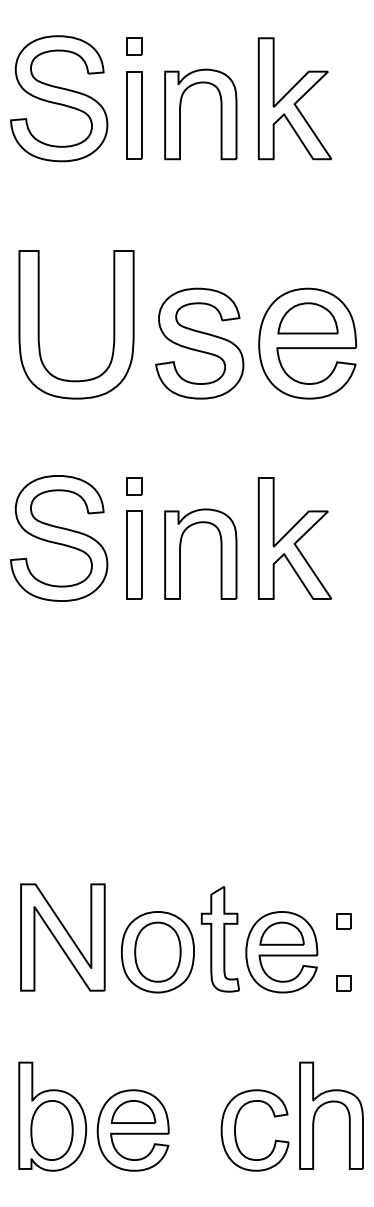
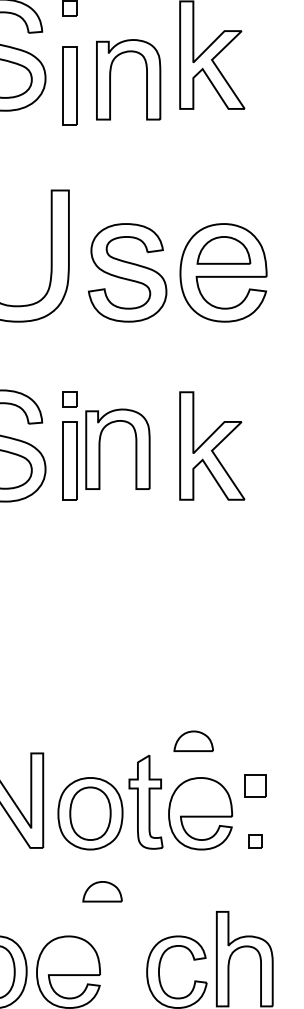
part: (180, 114) -> (110, 79), moved
part: (134, 115) -> (69, 86), moved
part: (180, 553) -> (99, 448), moved
part: (343, 921) -> (255, 786), size x1.6
part: (281, 933) -> (193, 741), moved
part: (133, 1111) -> (102, 891), moved

